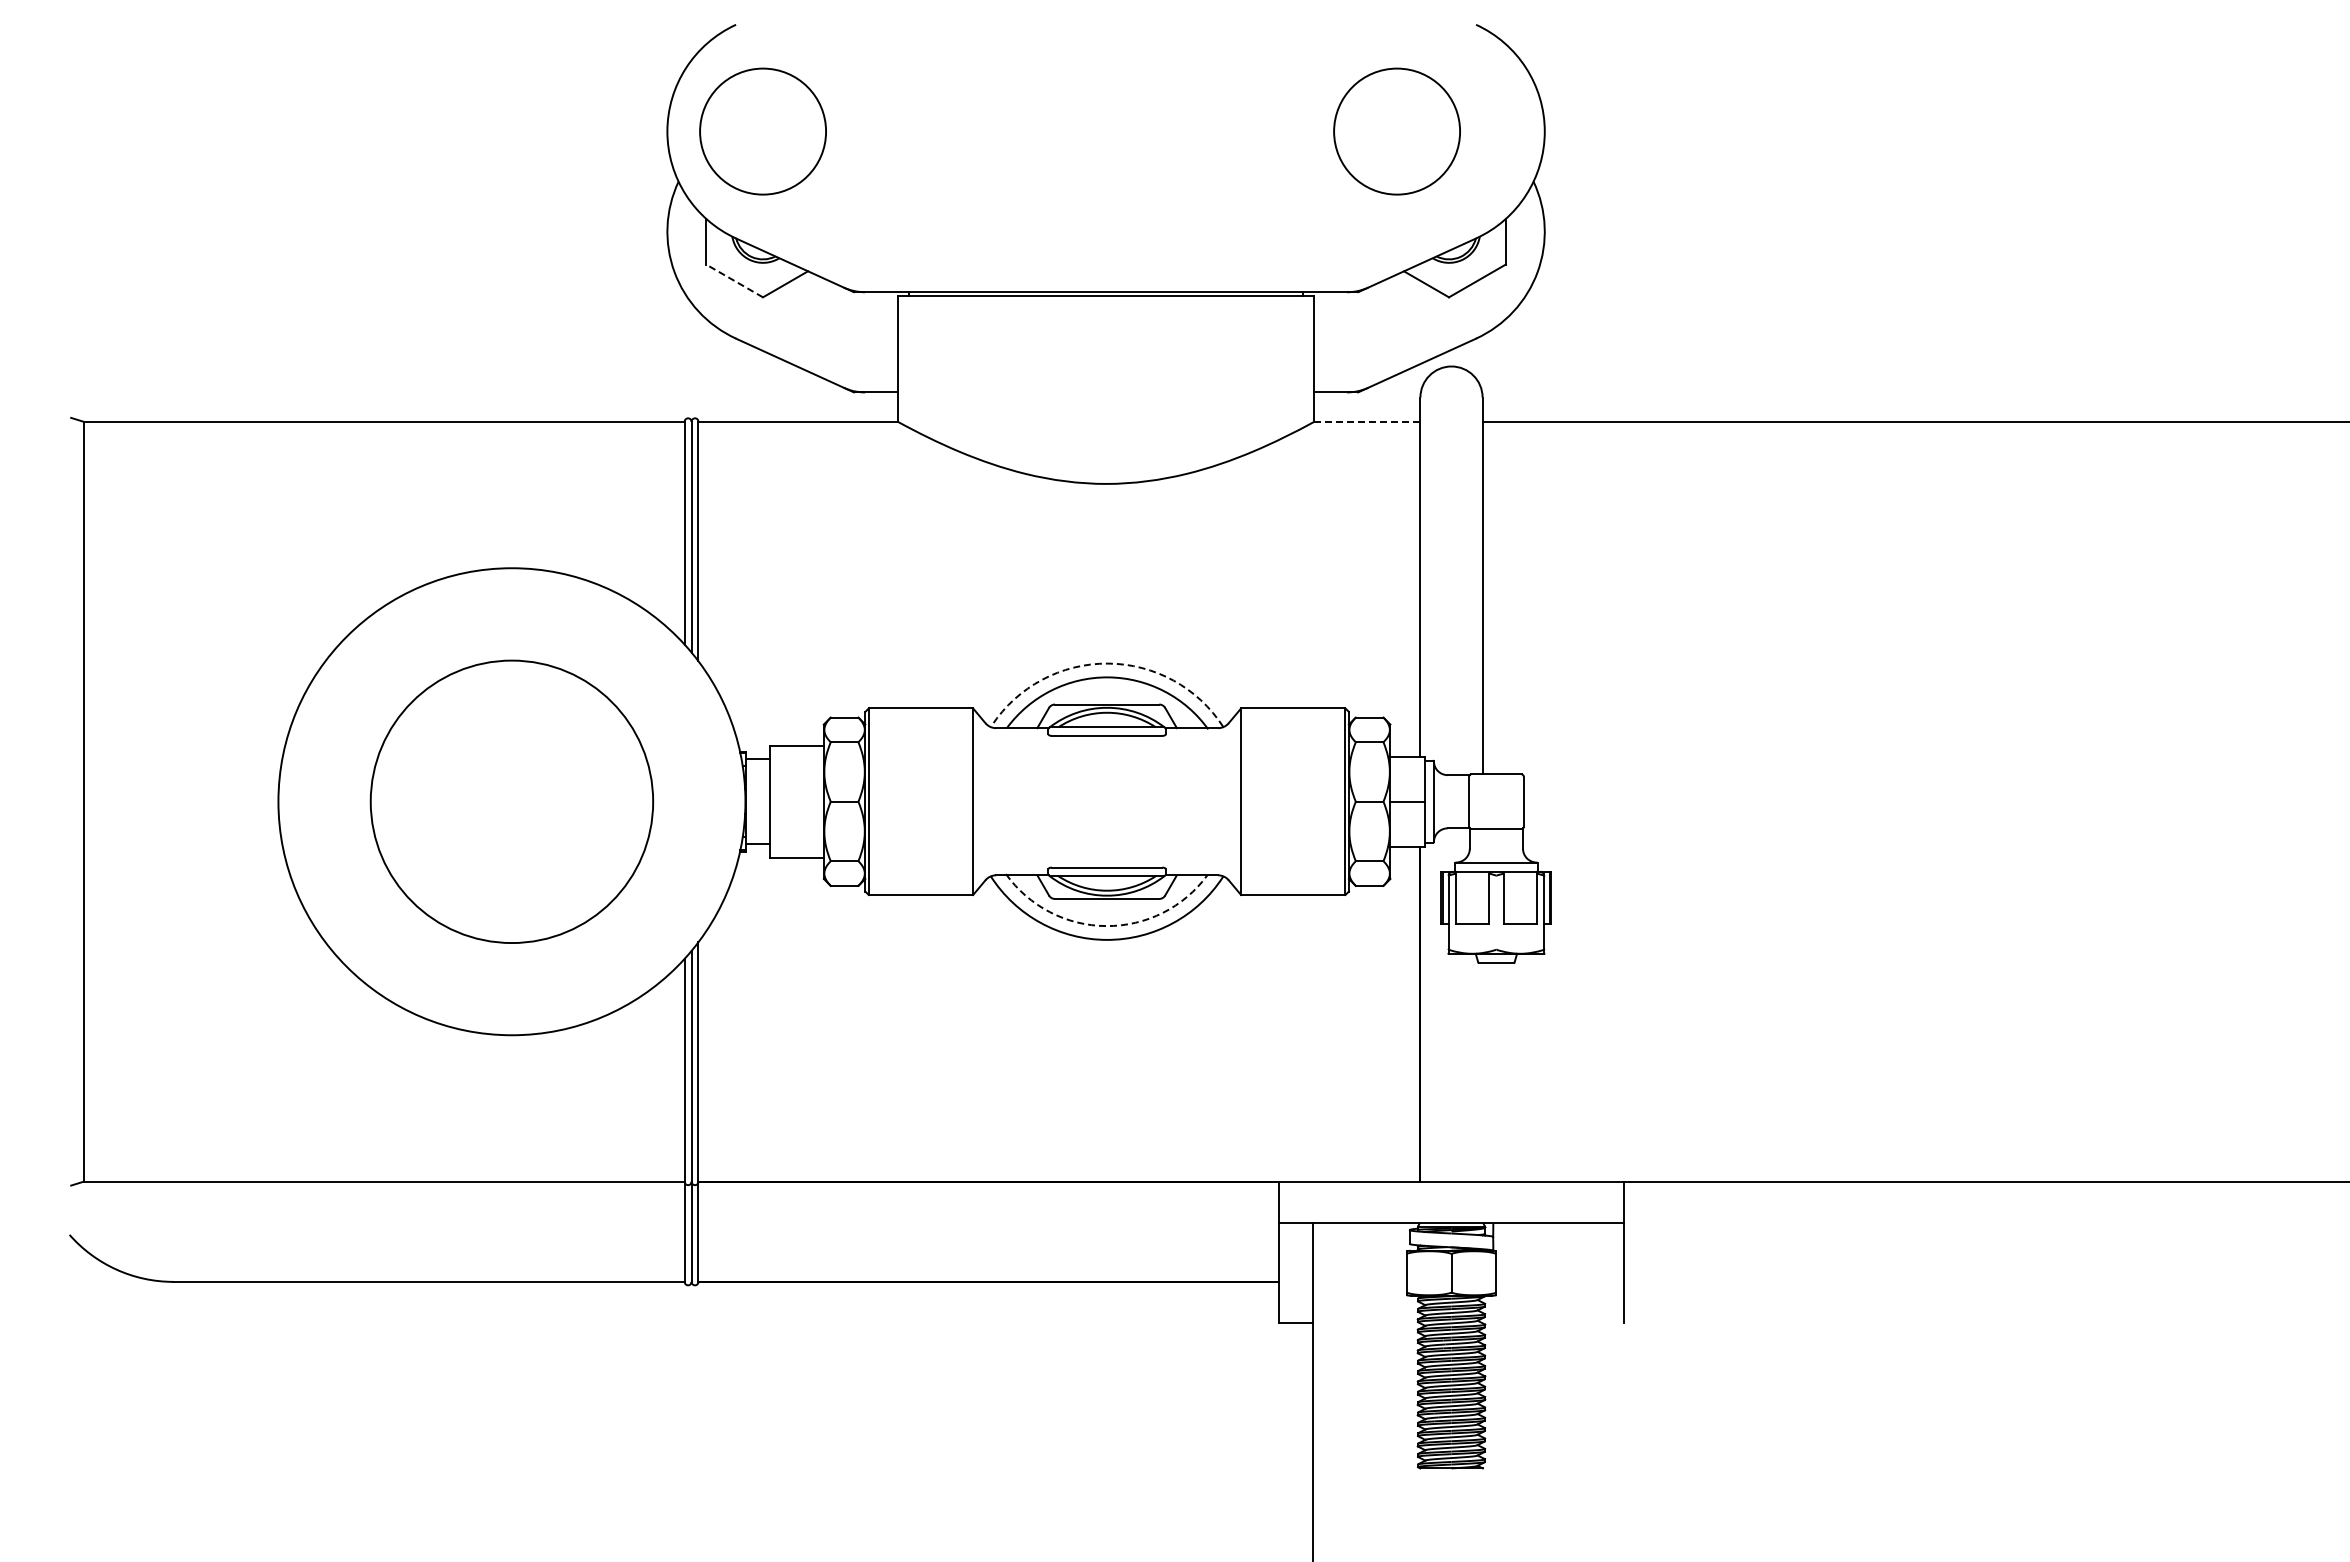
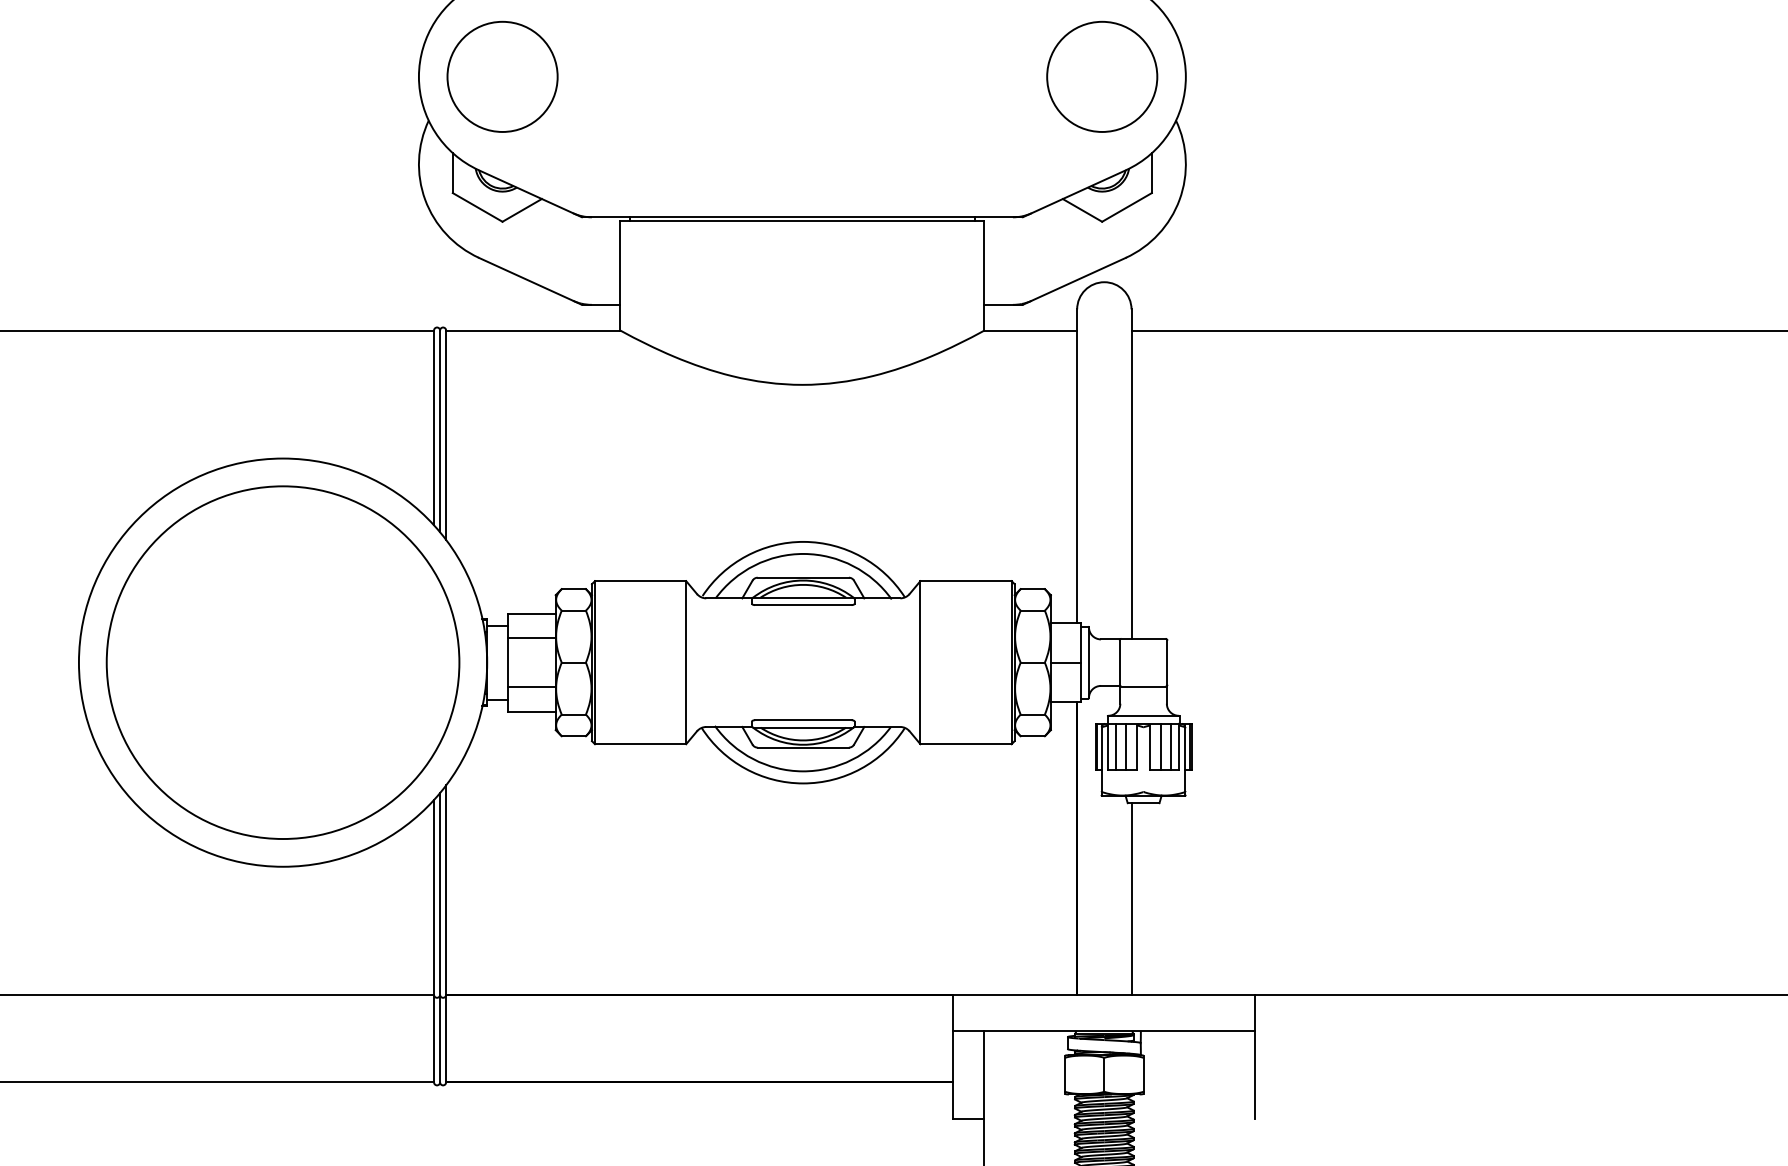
circle: (1396, 131) -> (1101, 76), moved
line: (734, 280) -> (477, 207), dashed -> solid
line: (1367, 421) -> (1030, 330), dashed -> solid
arc: (1107, 663) -> (803, 541), dashed -> solid
line: (796, 773) -> (531, 637), added
circle: (511, 801) -> (282, 662), size x1.43
line: (796, 829) -> (531, 686), added
line: (1465, 897) -> (1116, 746), added
line: (1476, 897) -> (1126, 746), added
line: (1516, 897) -> (1161, 746), added
line: (1527, 897) -> (1170, 746), added
arc: (1106, 926) -> (802, 771), dashed -> solid
line: (1482, 1071) -> (1131, 898), added

